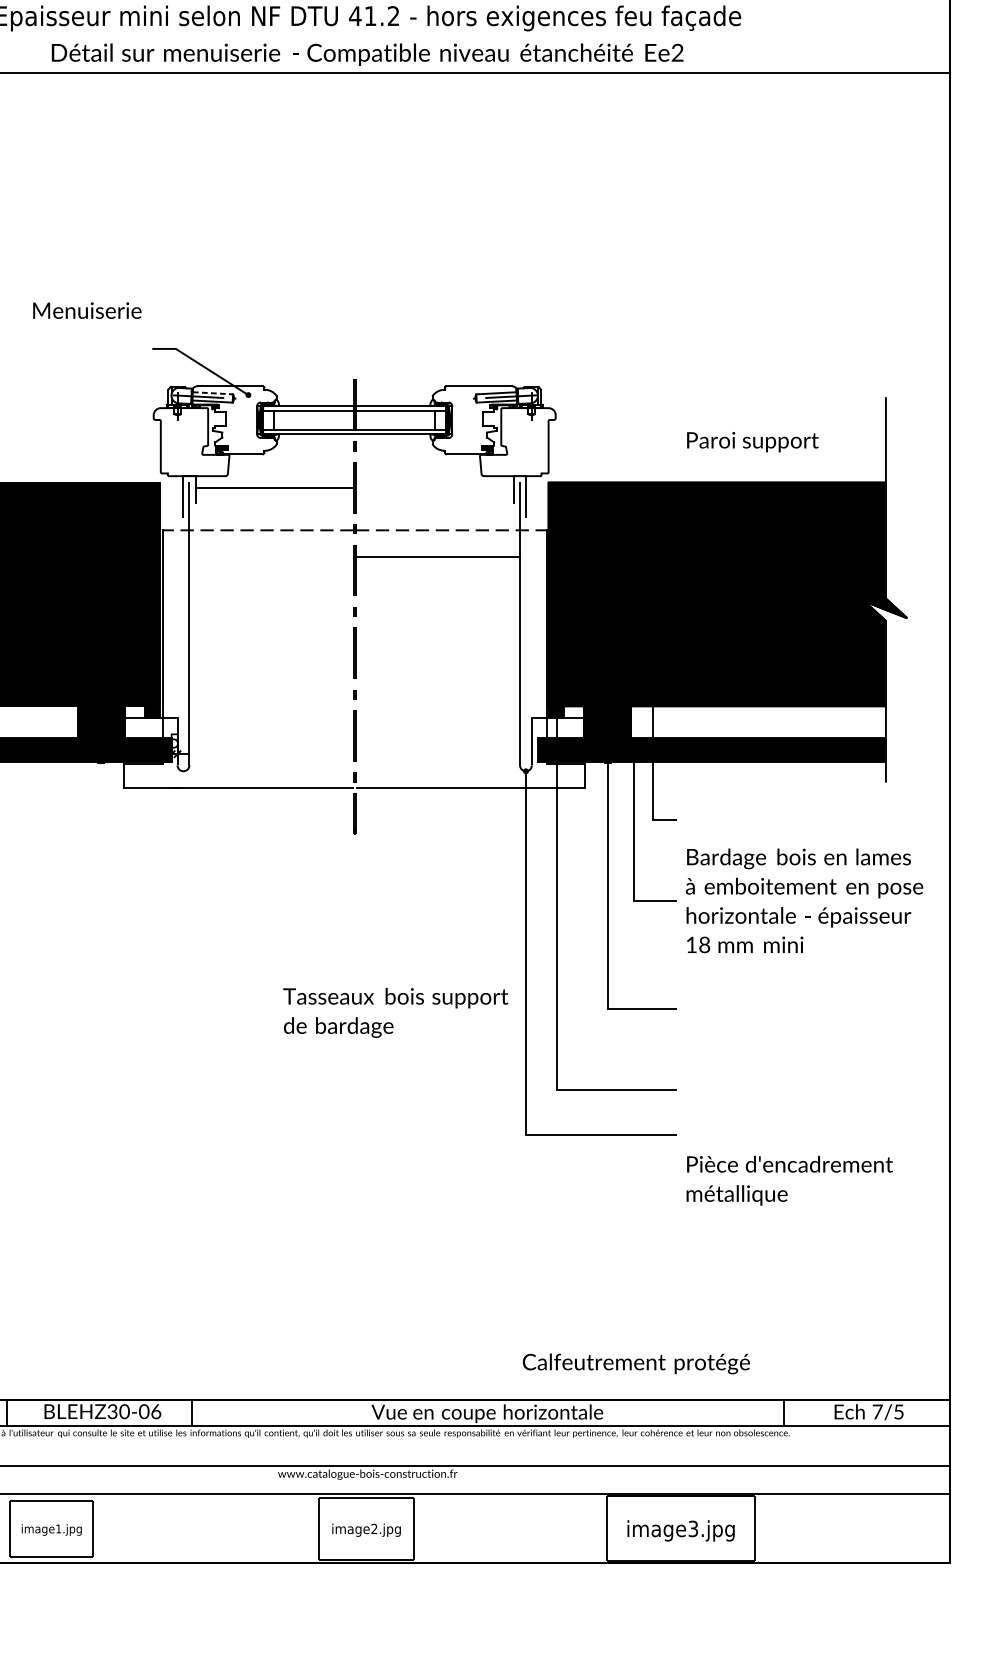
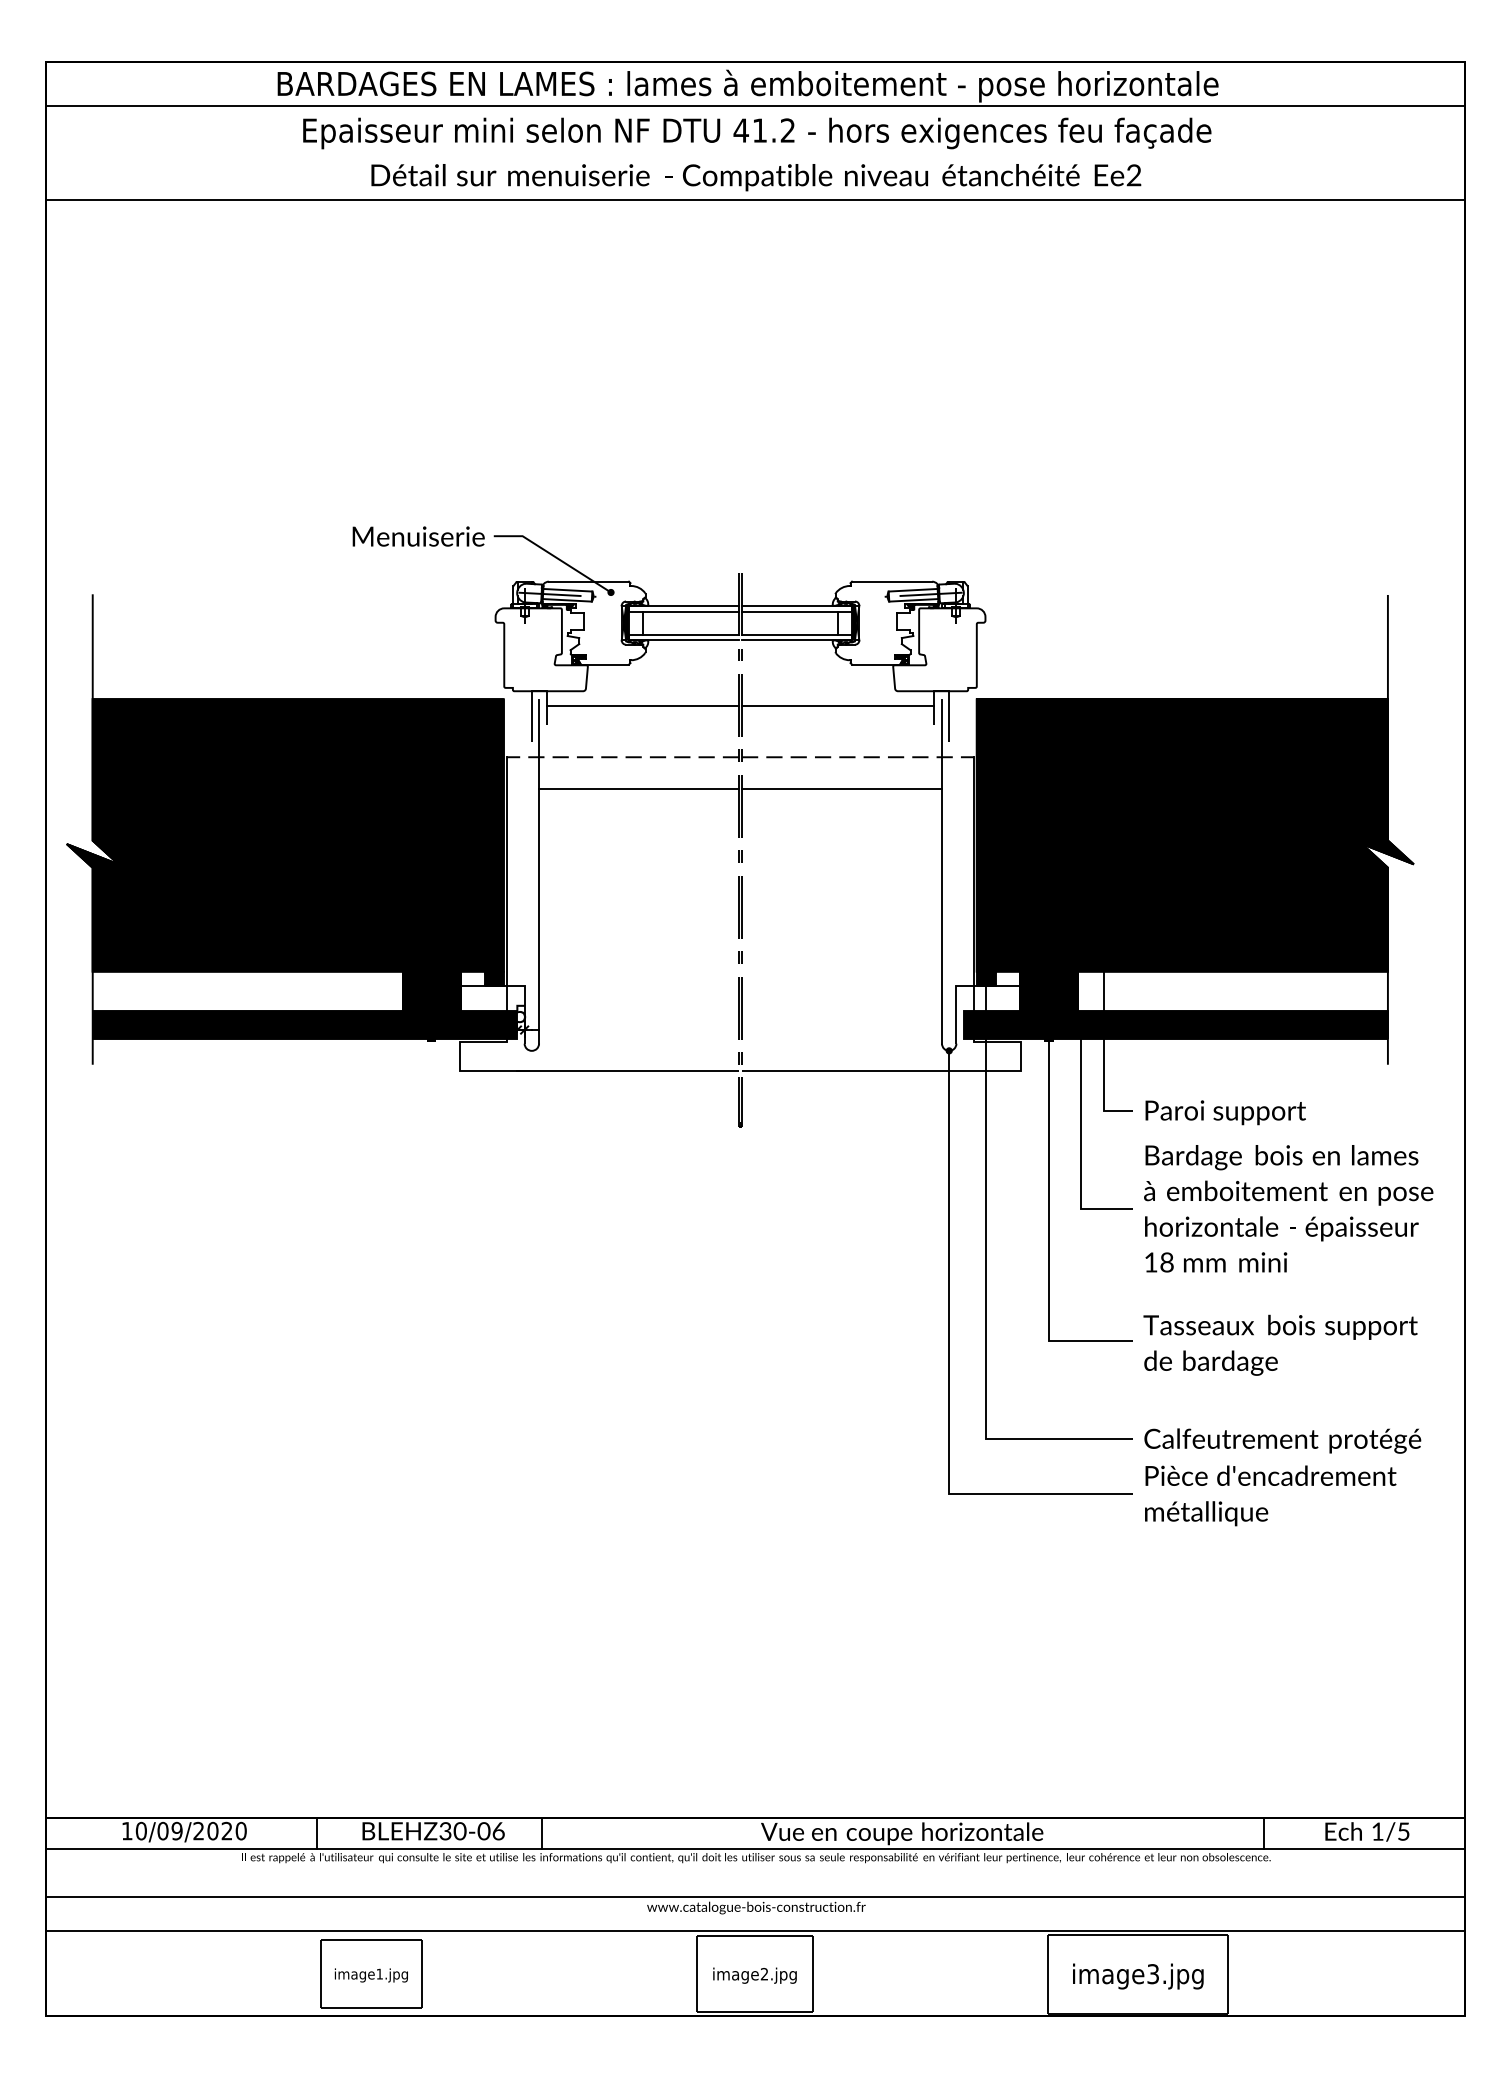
text: (87, 310) -> (418, 536), moved
line: (212, 393) -> (567, 590), dashed -> solid
text: (752, 441) -> (1225, 1112), moved
line: (434, 488) -> (837, 706), added
line: (271, 556) -> (639, 789), added
text: (395, 1012) -> (1280, 1344), moved
text: (789, 1180) -> (1270, 1495), moved
text: (636, 1363) -> (1282, 1440), moved
text: (877, 1411) -> (1377, 1831), 7/5 -> 1/5

